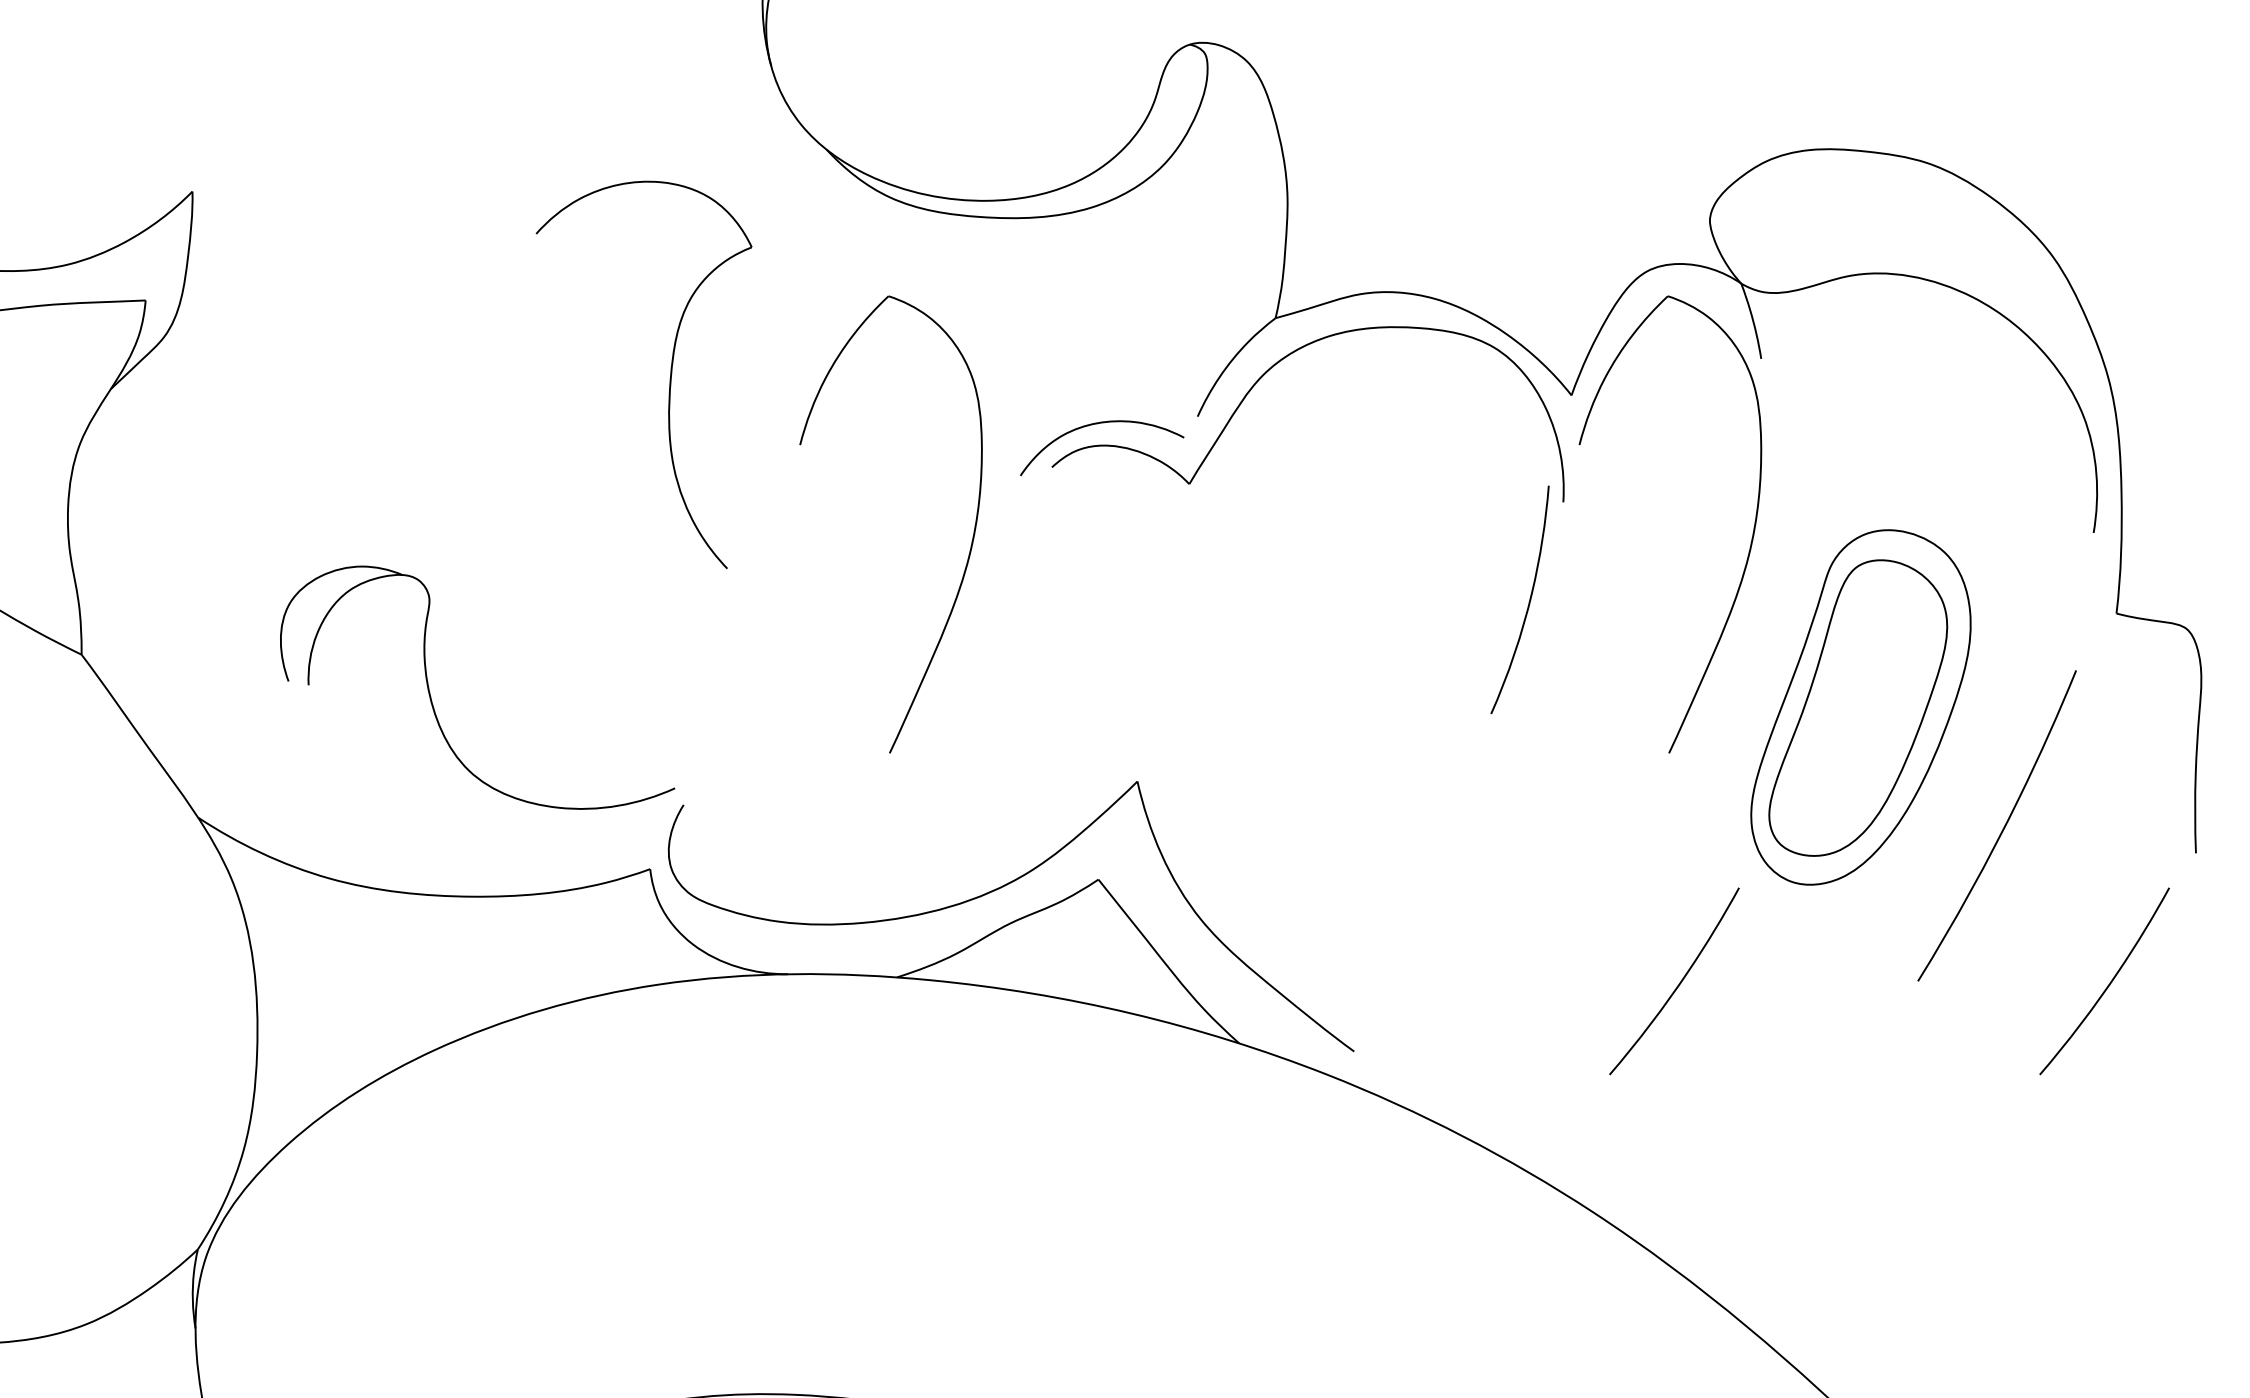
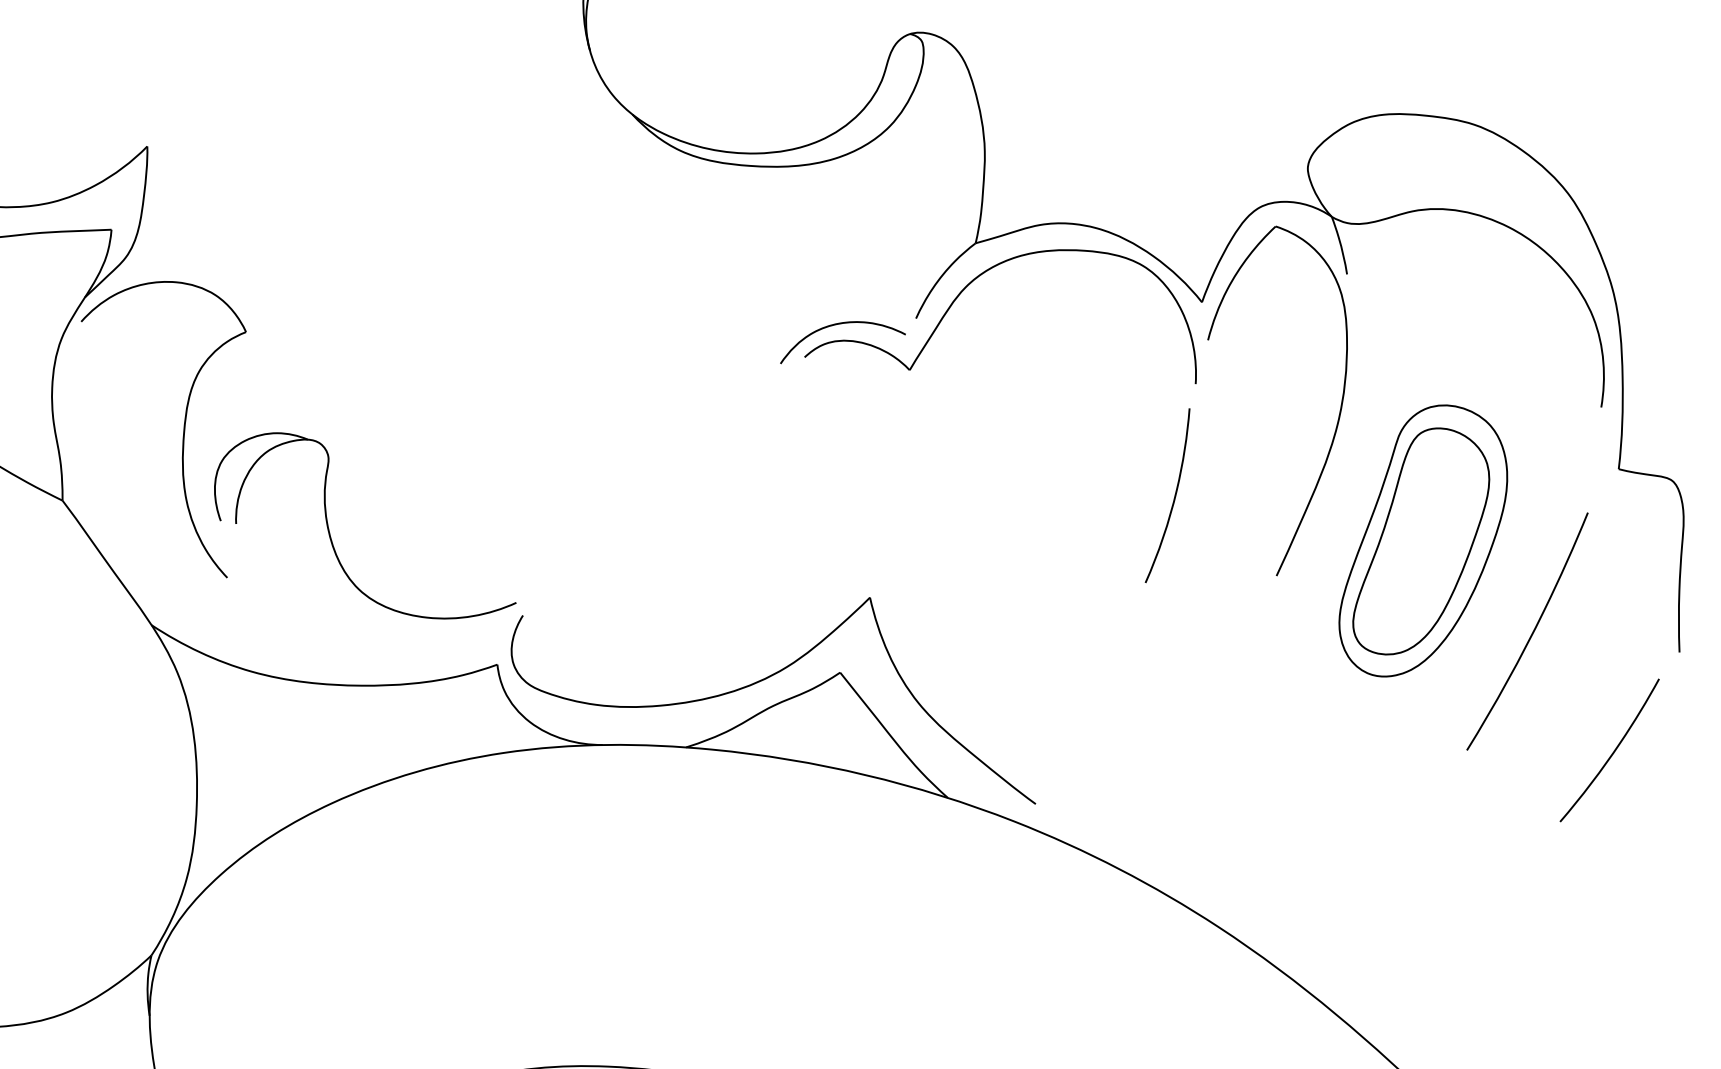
part: (669, 374) -> (183, 429), moved
part: (972, 536) -> (743, 410), removed
curve: (1527, 603) -> (1173, 498), moved
curve: (1678, 984) -> (1283, 752), removed

